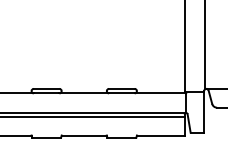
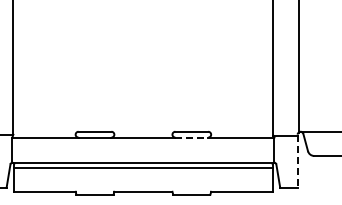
line: (122, 93) -> (192, 137), solid -> dashed
line: (204, 111) -> (297, 161), solid -> dashed

